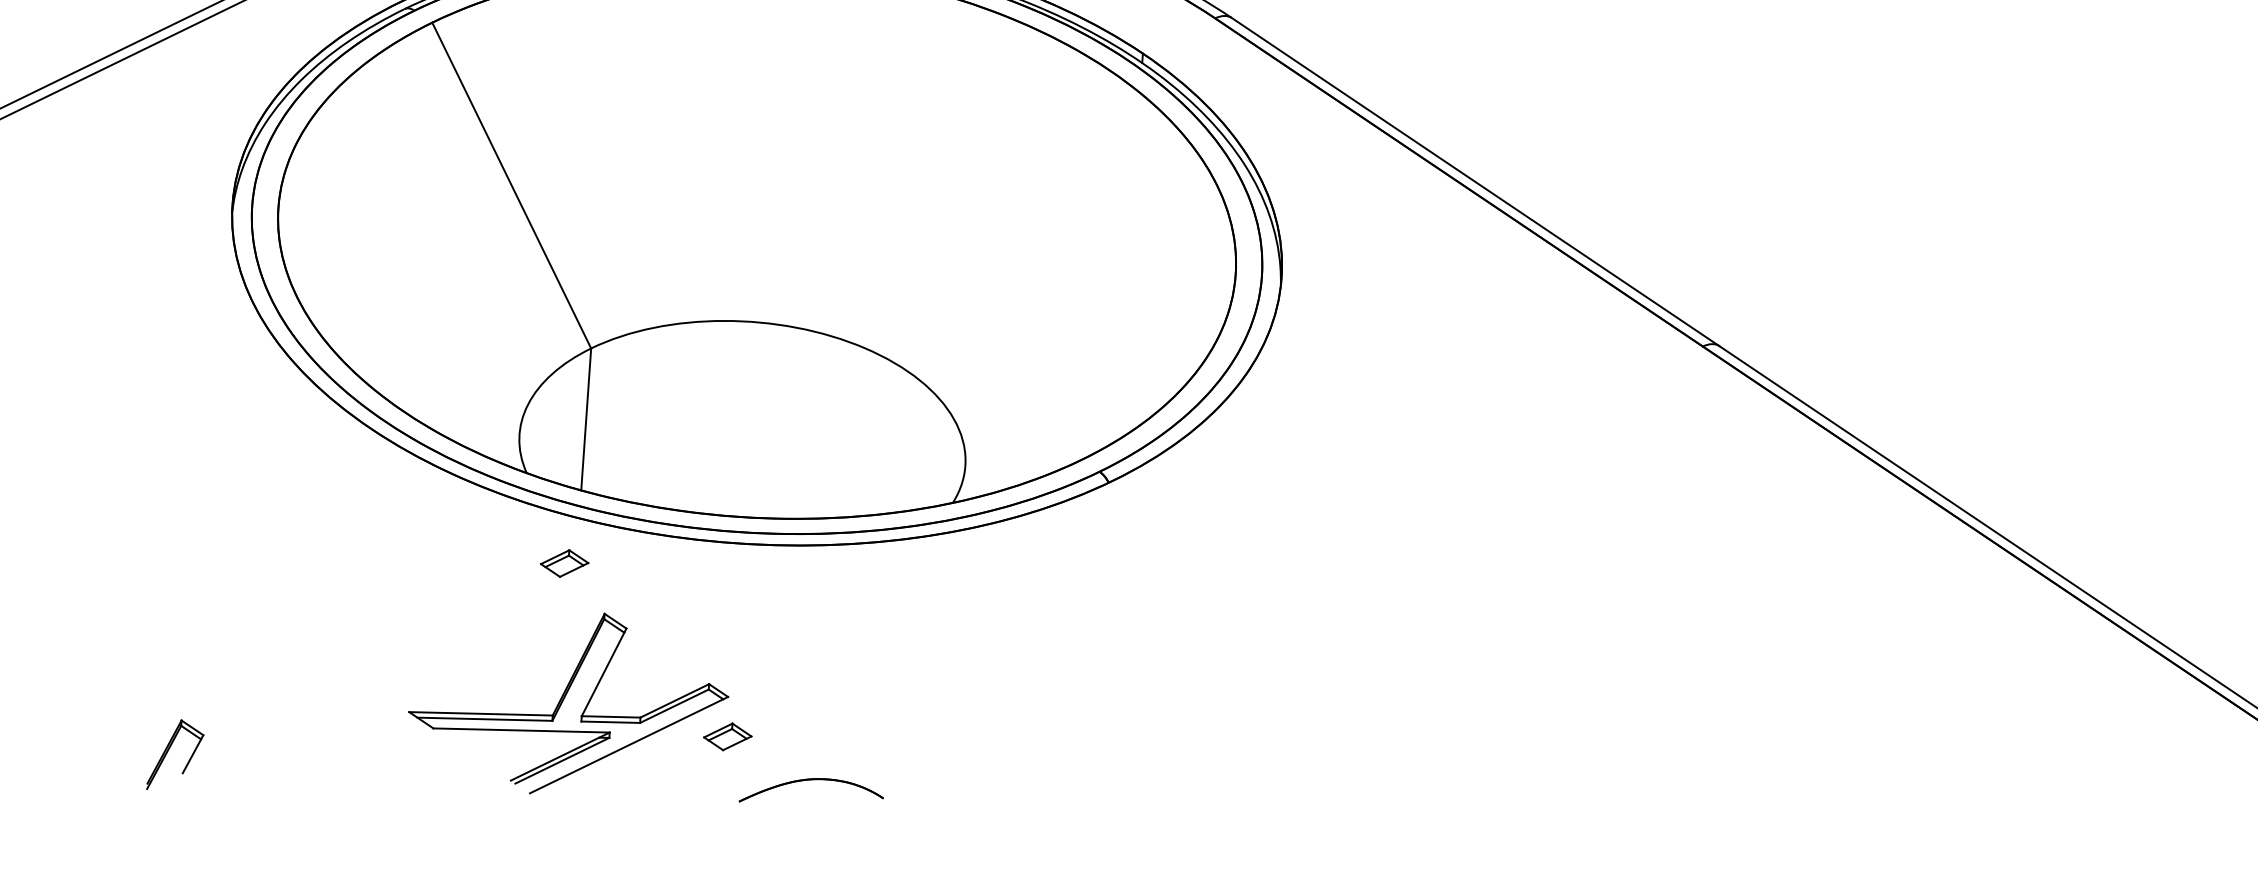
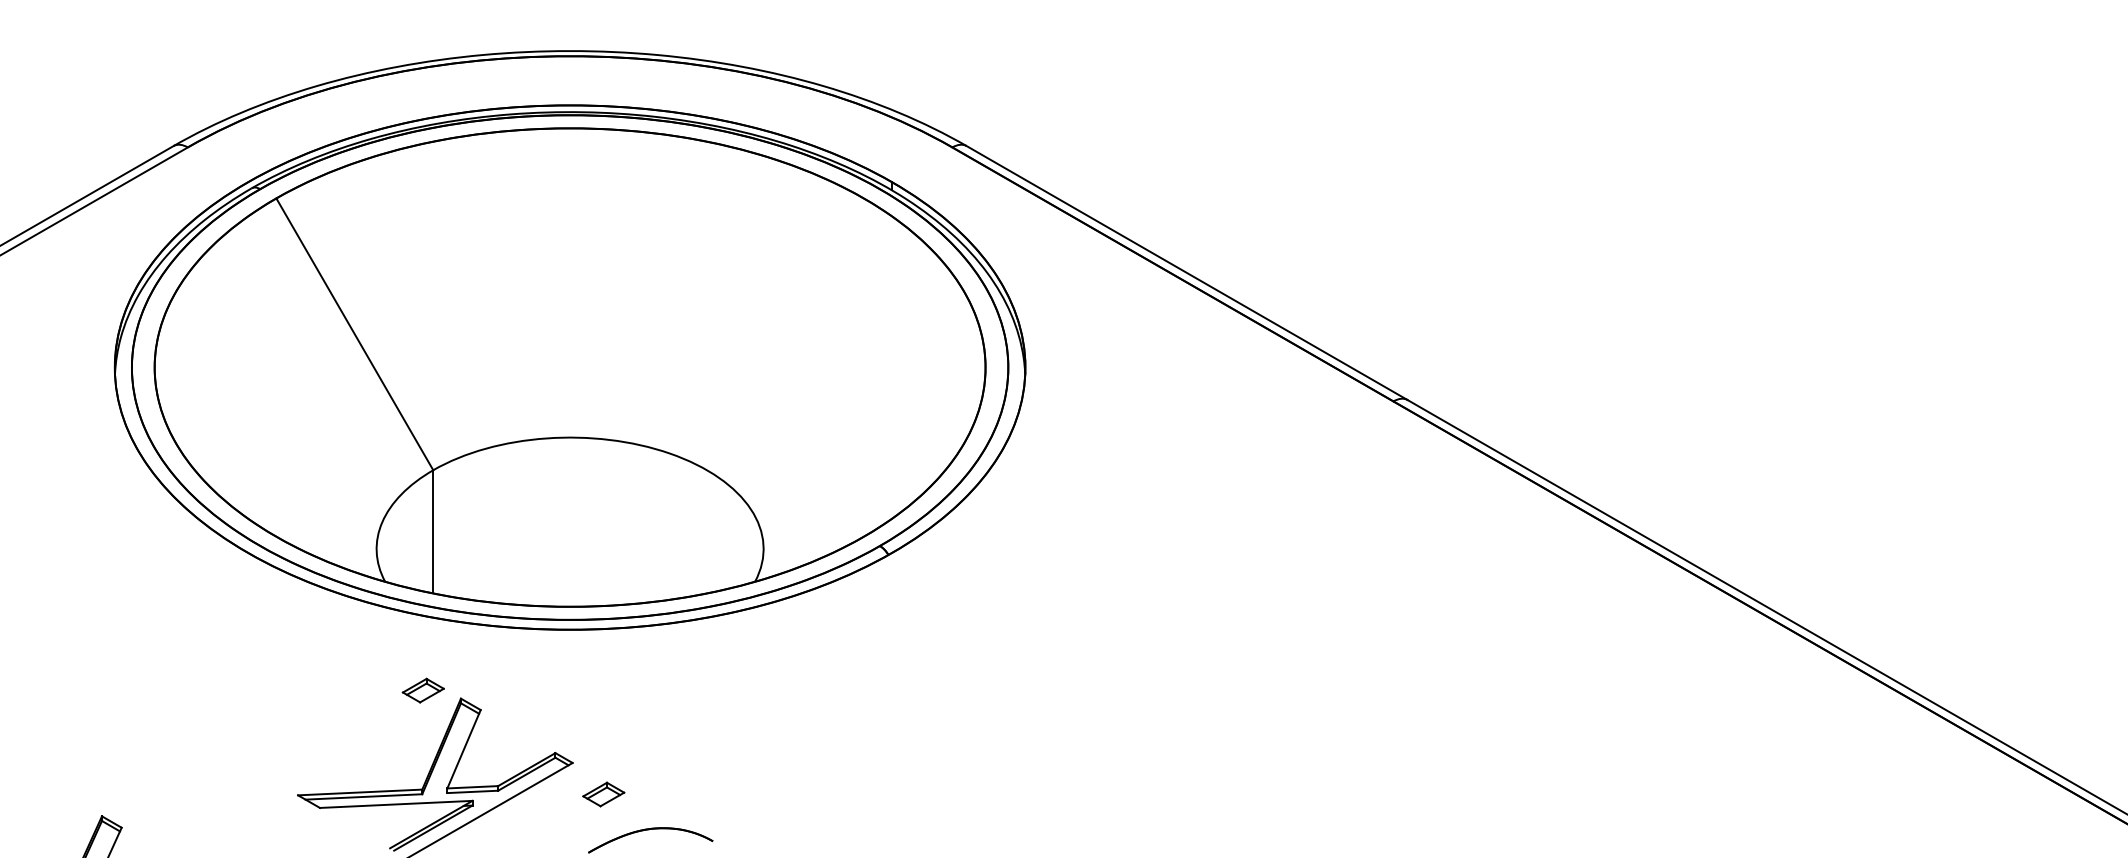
part: (563, 563) -> (422, 690), moved
part: (727, 736) -> (603, 794), moved

